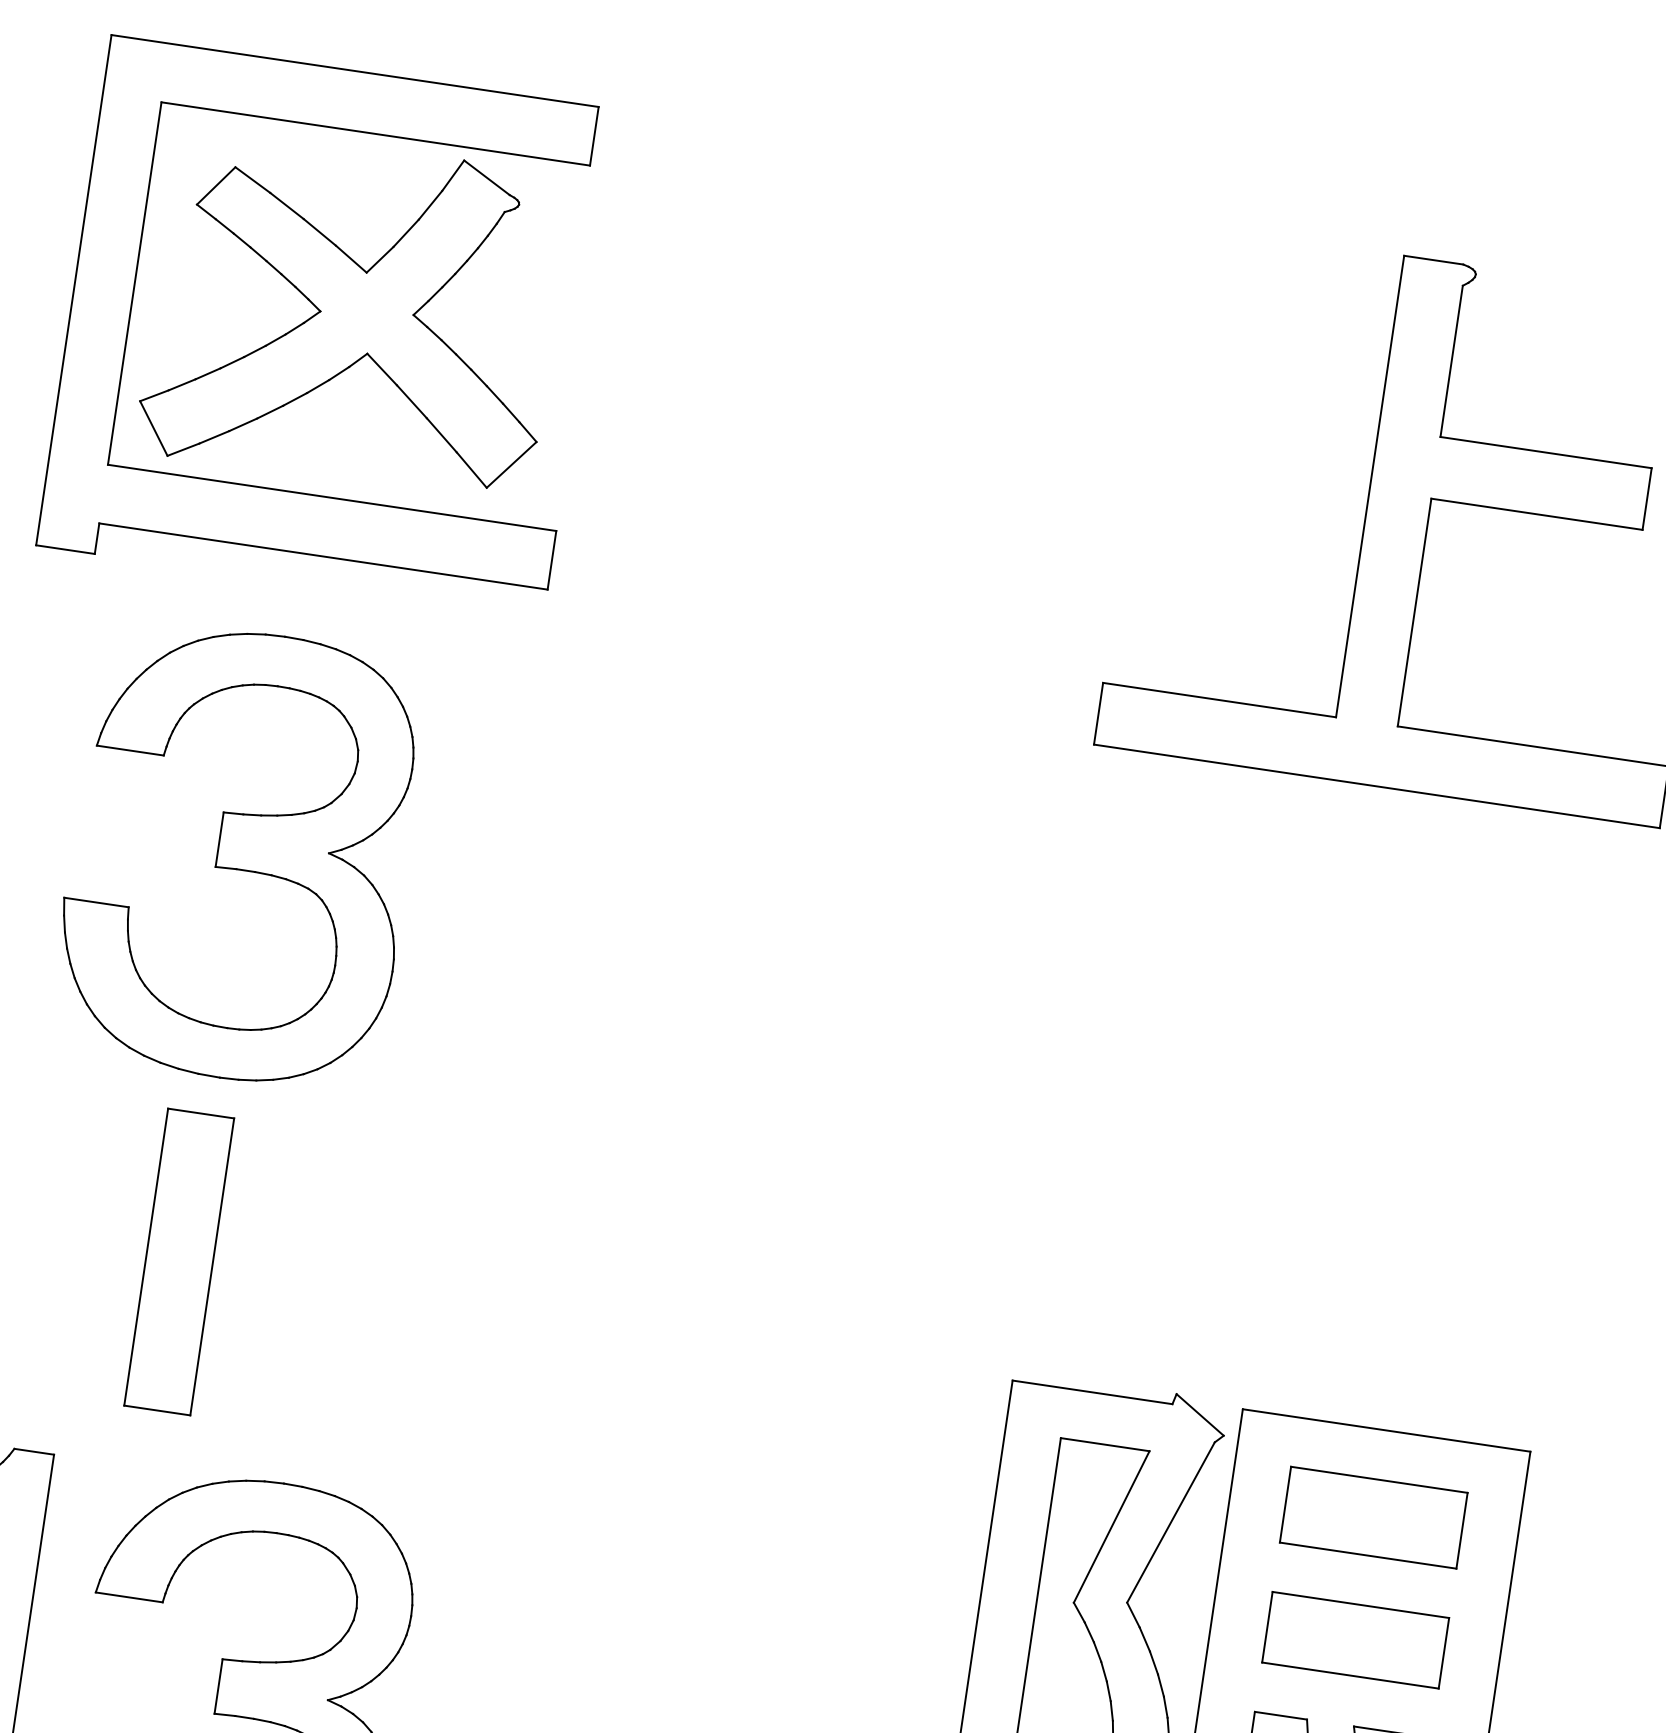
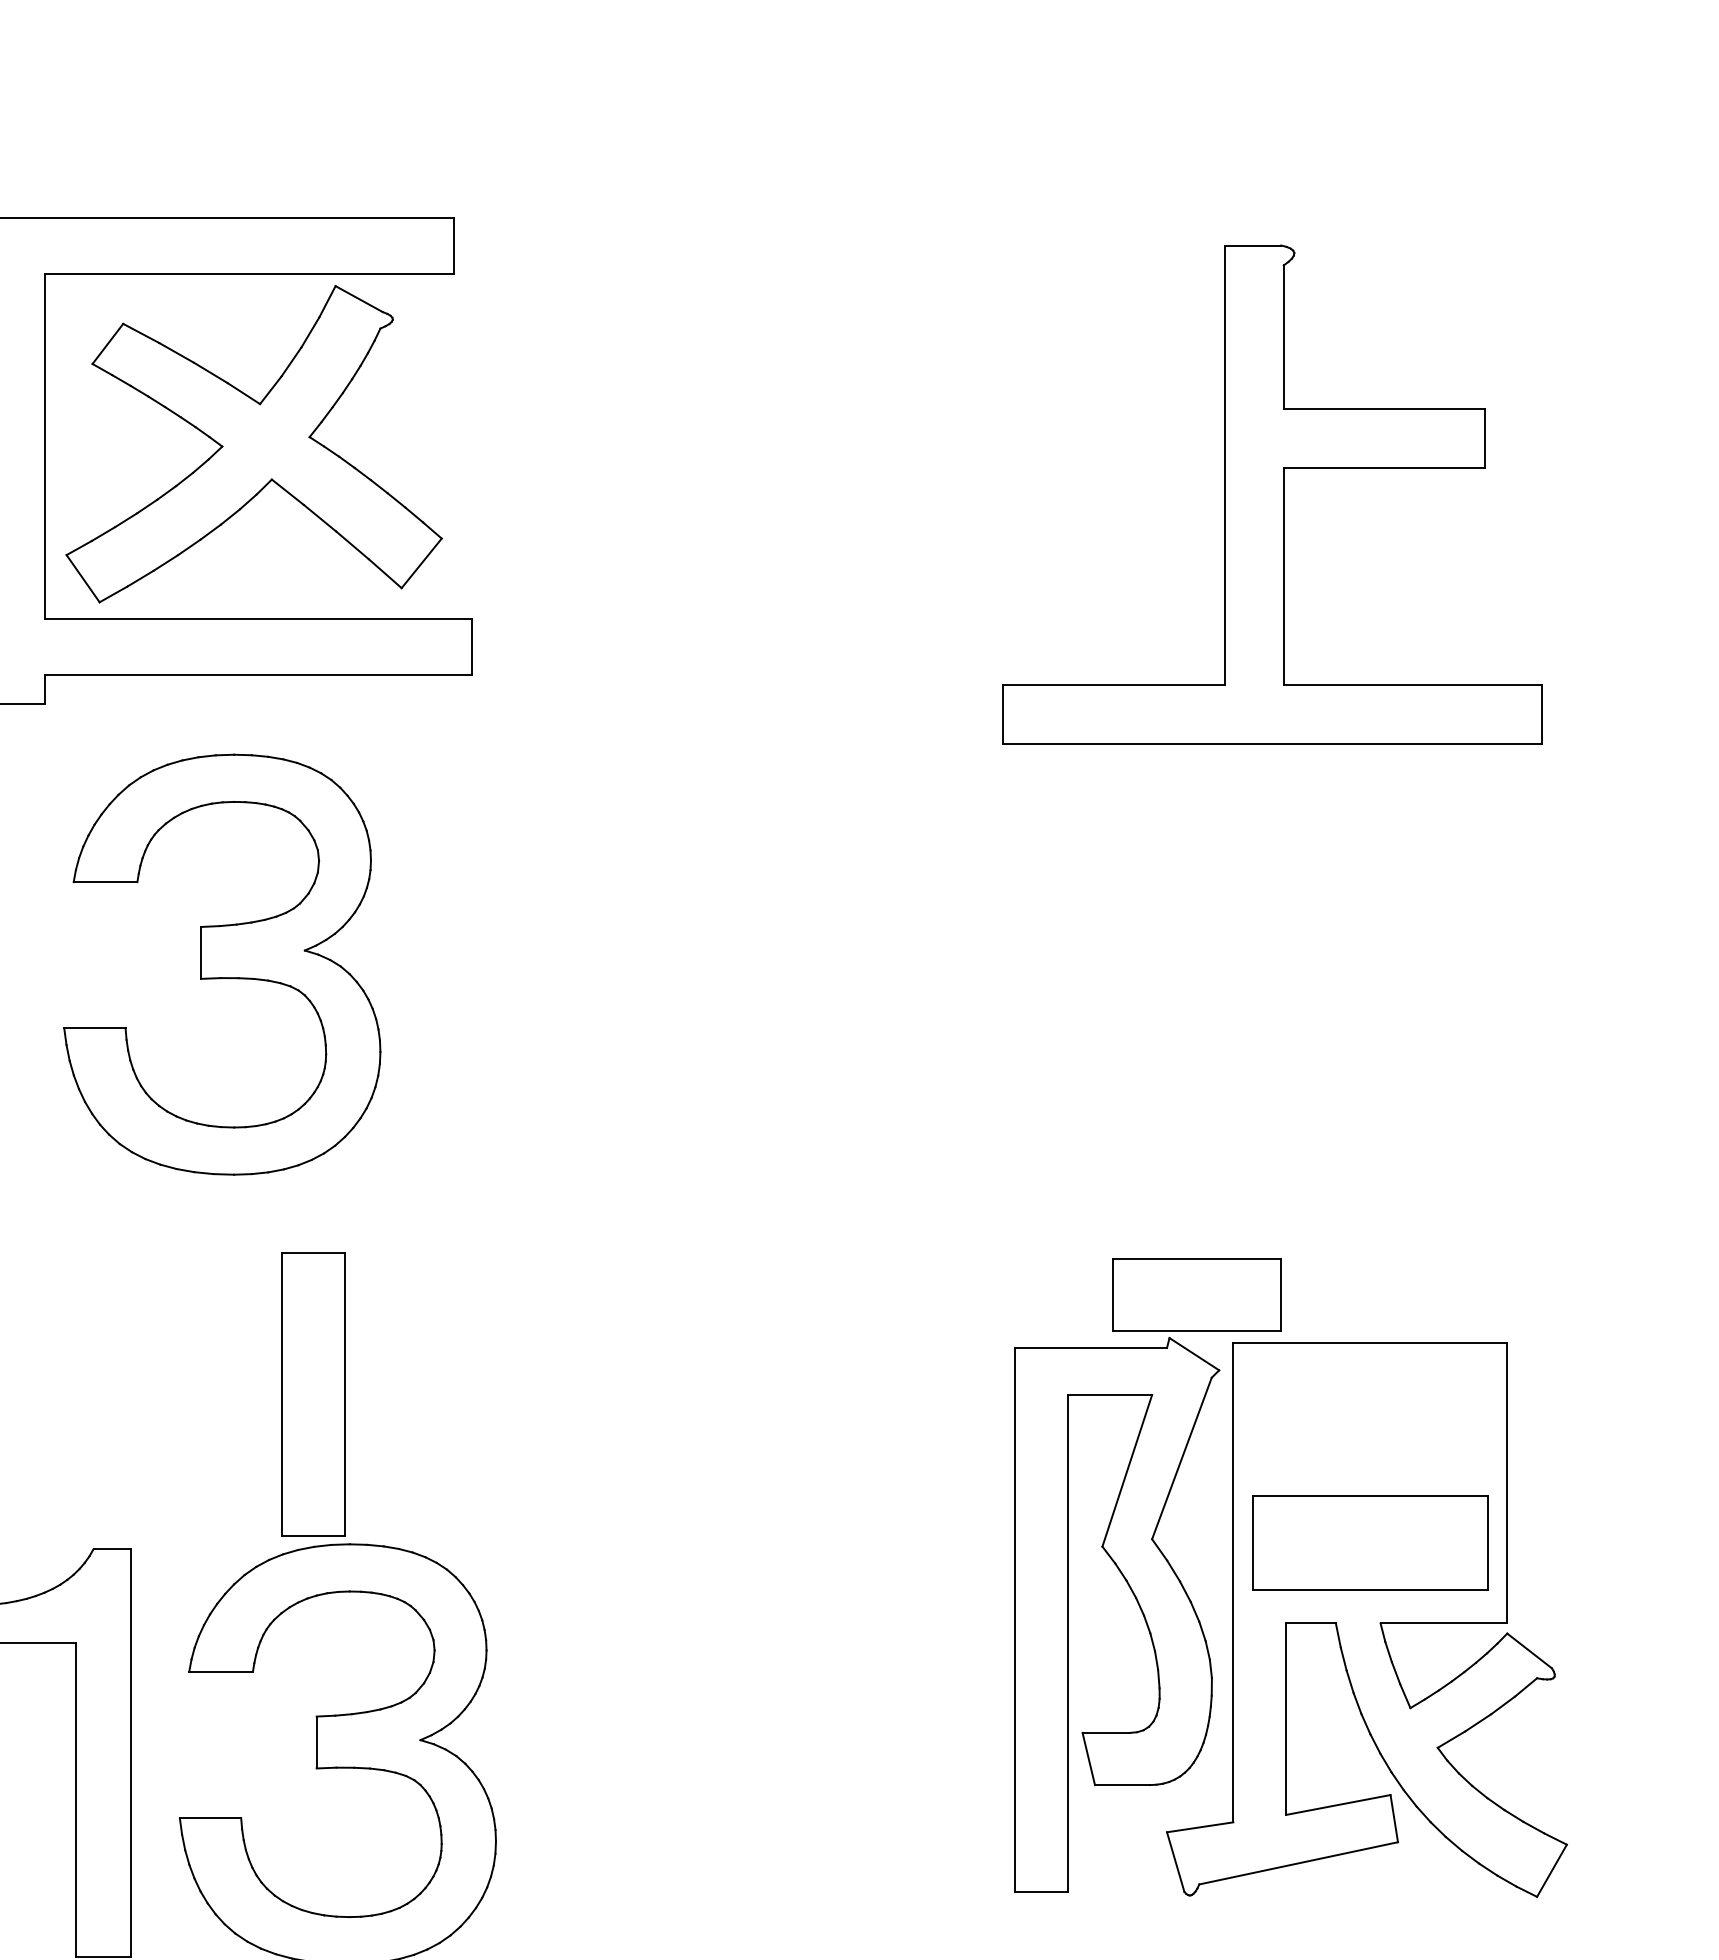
part: (179, 1262) -> (313, 1394), moved
part: (1373, 1516) -> (1196, 1294), moved
part: (1354, 1639) -> (1369, 1542), size x1.4

